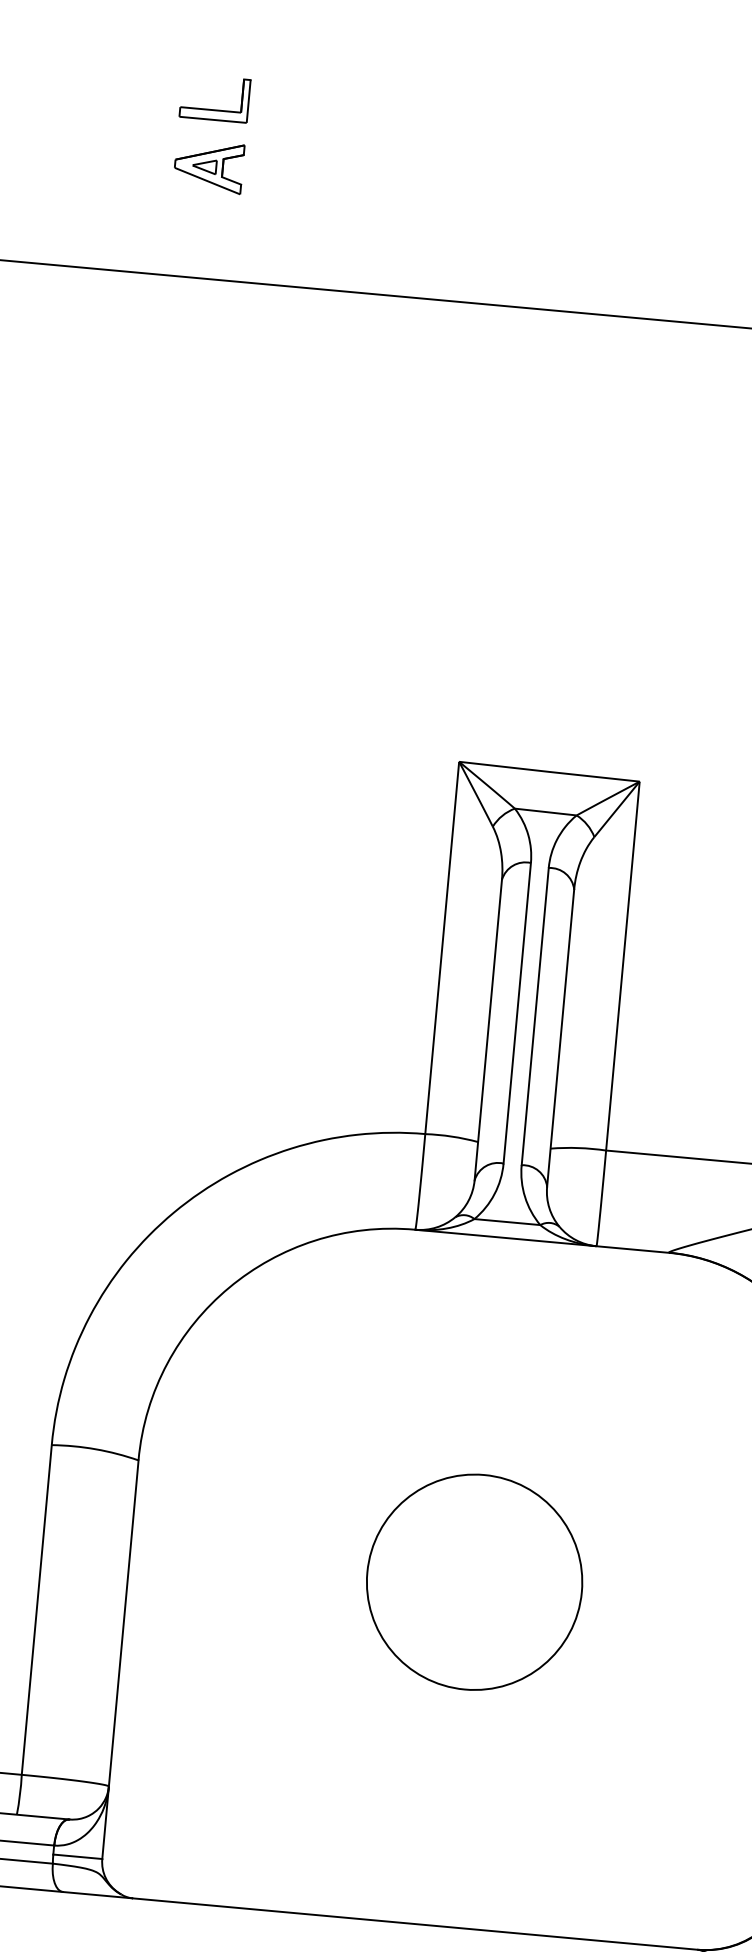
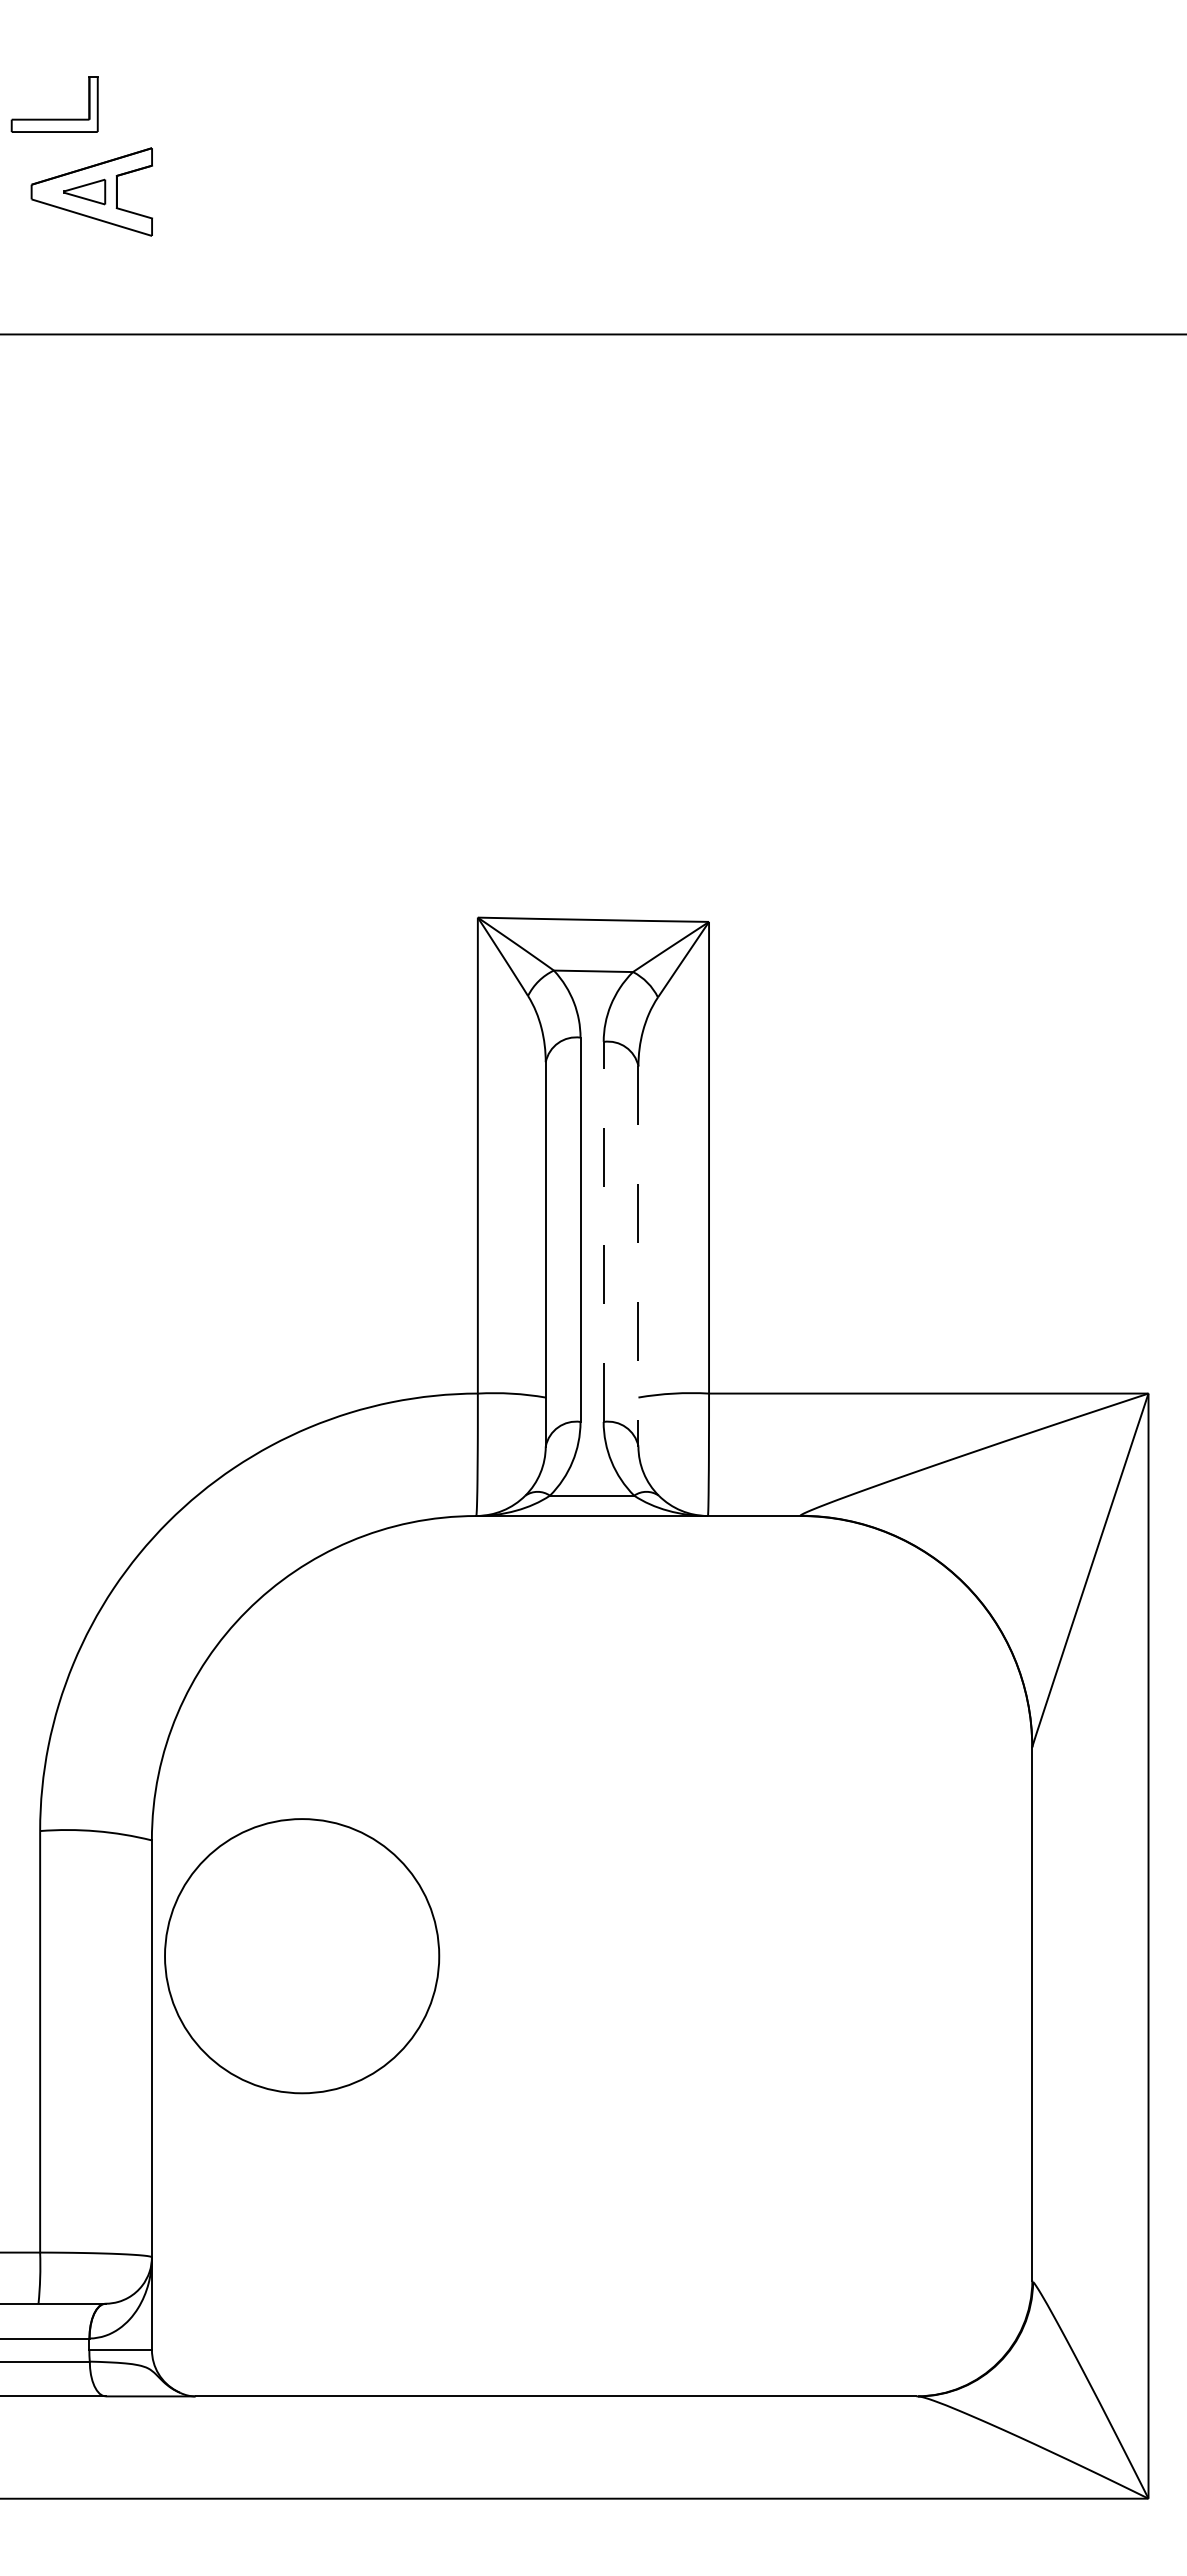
part: (213, 109) -> (54, 118), moved
part: (208, 166) -> (91, 191), size x1.4
line: (535, 1016) -> (603, 1231), solid -> dashed
line: (560, 1039) -> (638, 1257), solid -> dashed
circle: (474, 1582) -> (302, 1956), moved

